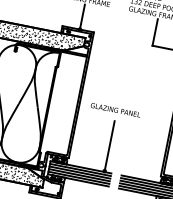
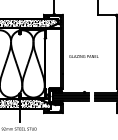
line: (109, 145) -> (84, 77), removed

